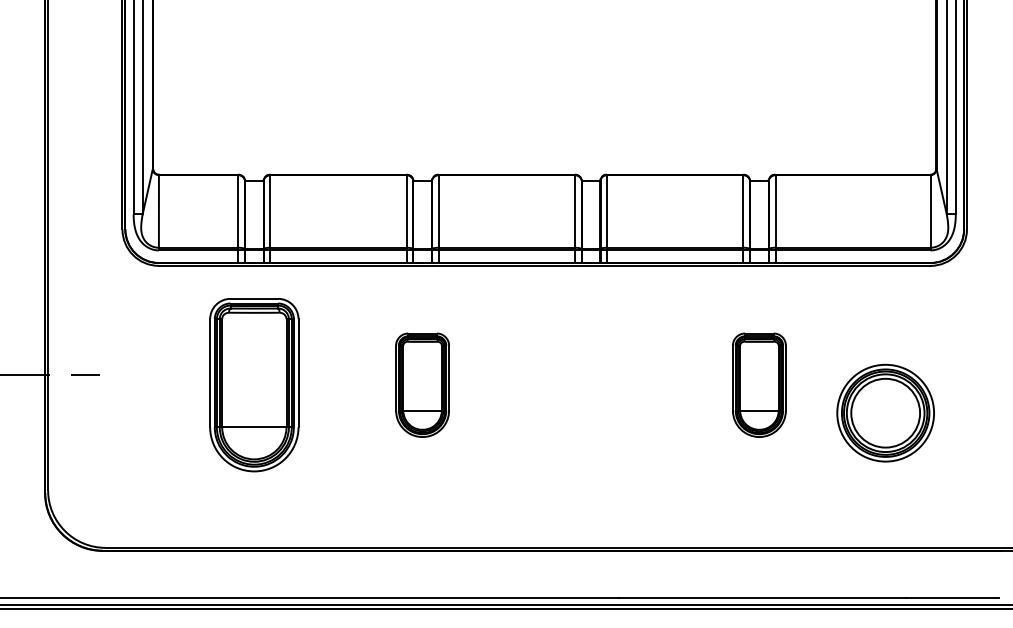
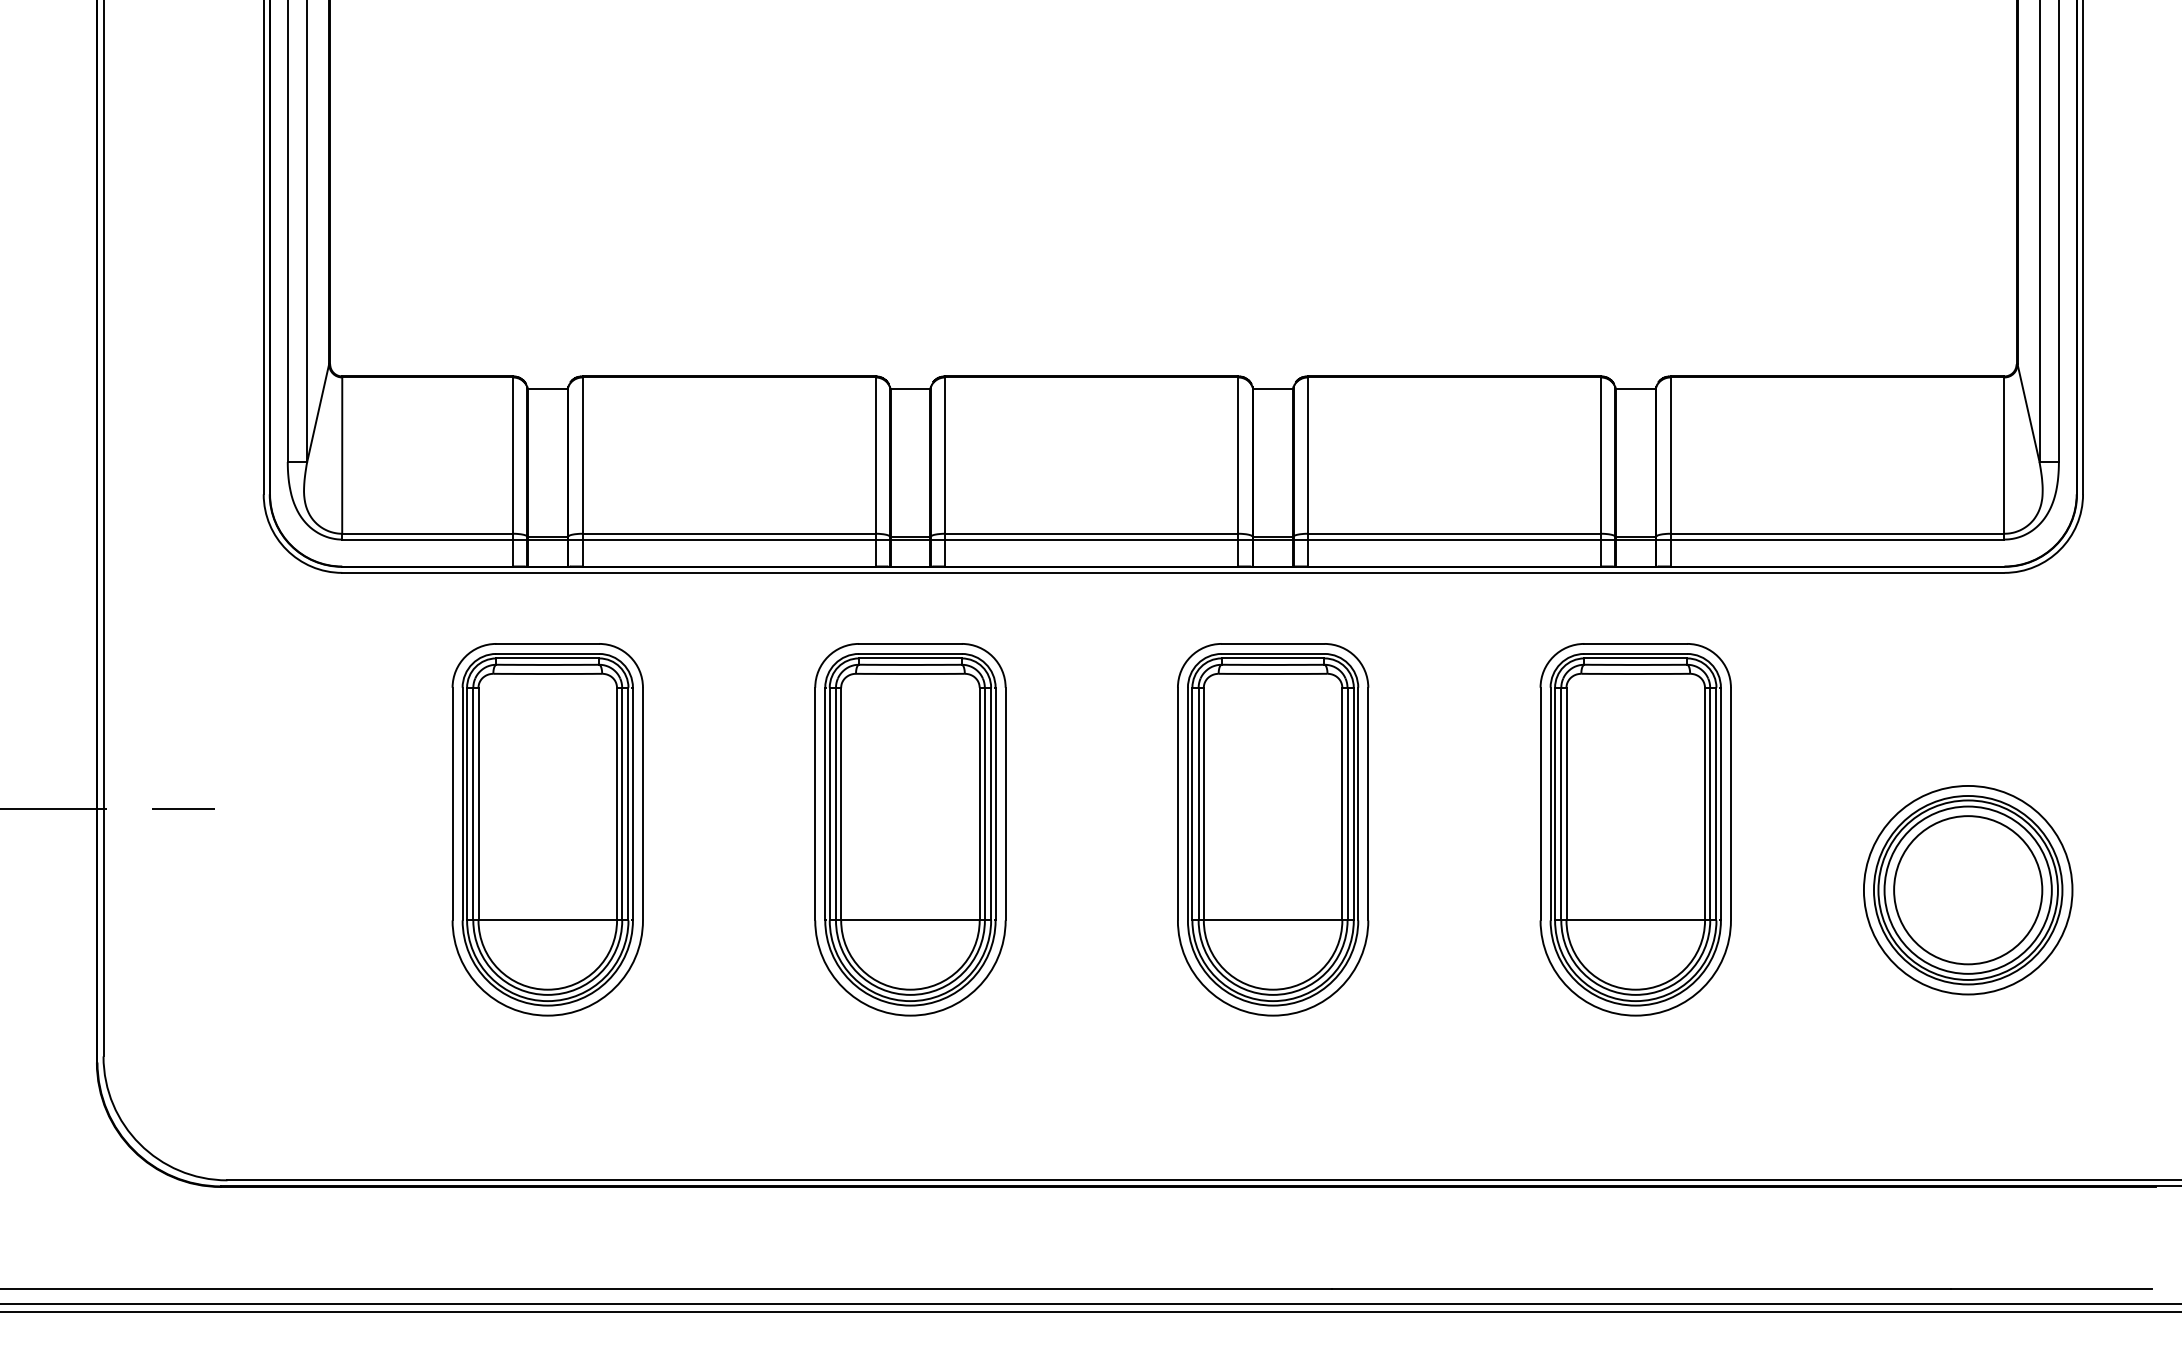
part: (422, 385) -> (910, 830), size x1.67
part: (591, 385) -> (1274, 830), added
part: (759, 385) -> (1636, 830), size x1.67
part: (885, 412) -> (1967, 888), moved

